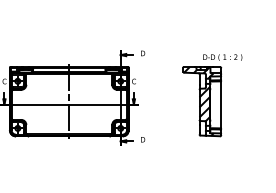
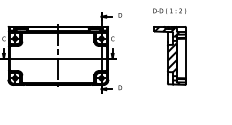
text: (222, 57) -> (169, 11), moved

